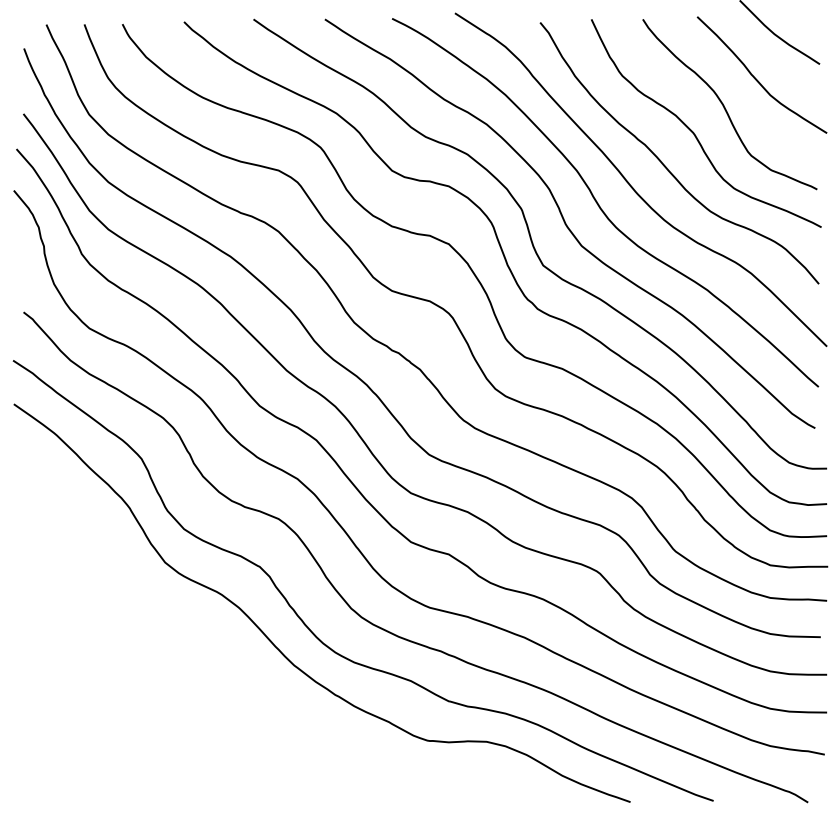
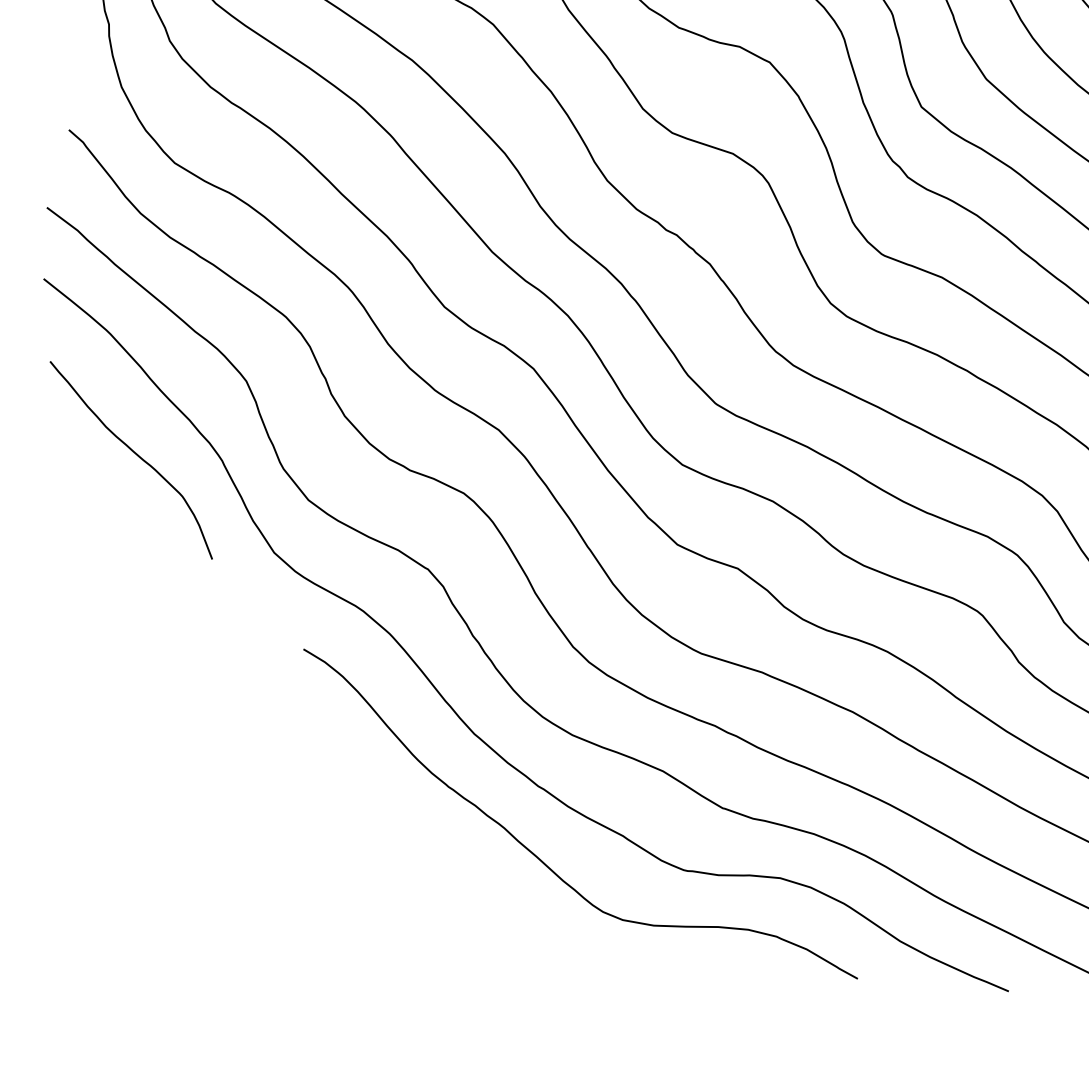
curve: (76, 508) -> (135, 455), added
curve: (339, 738) -> (540, 857), added

